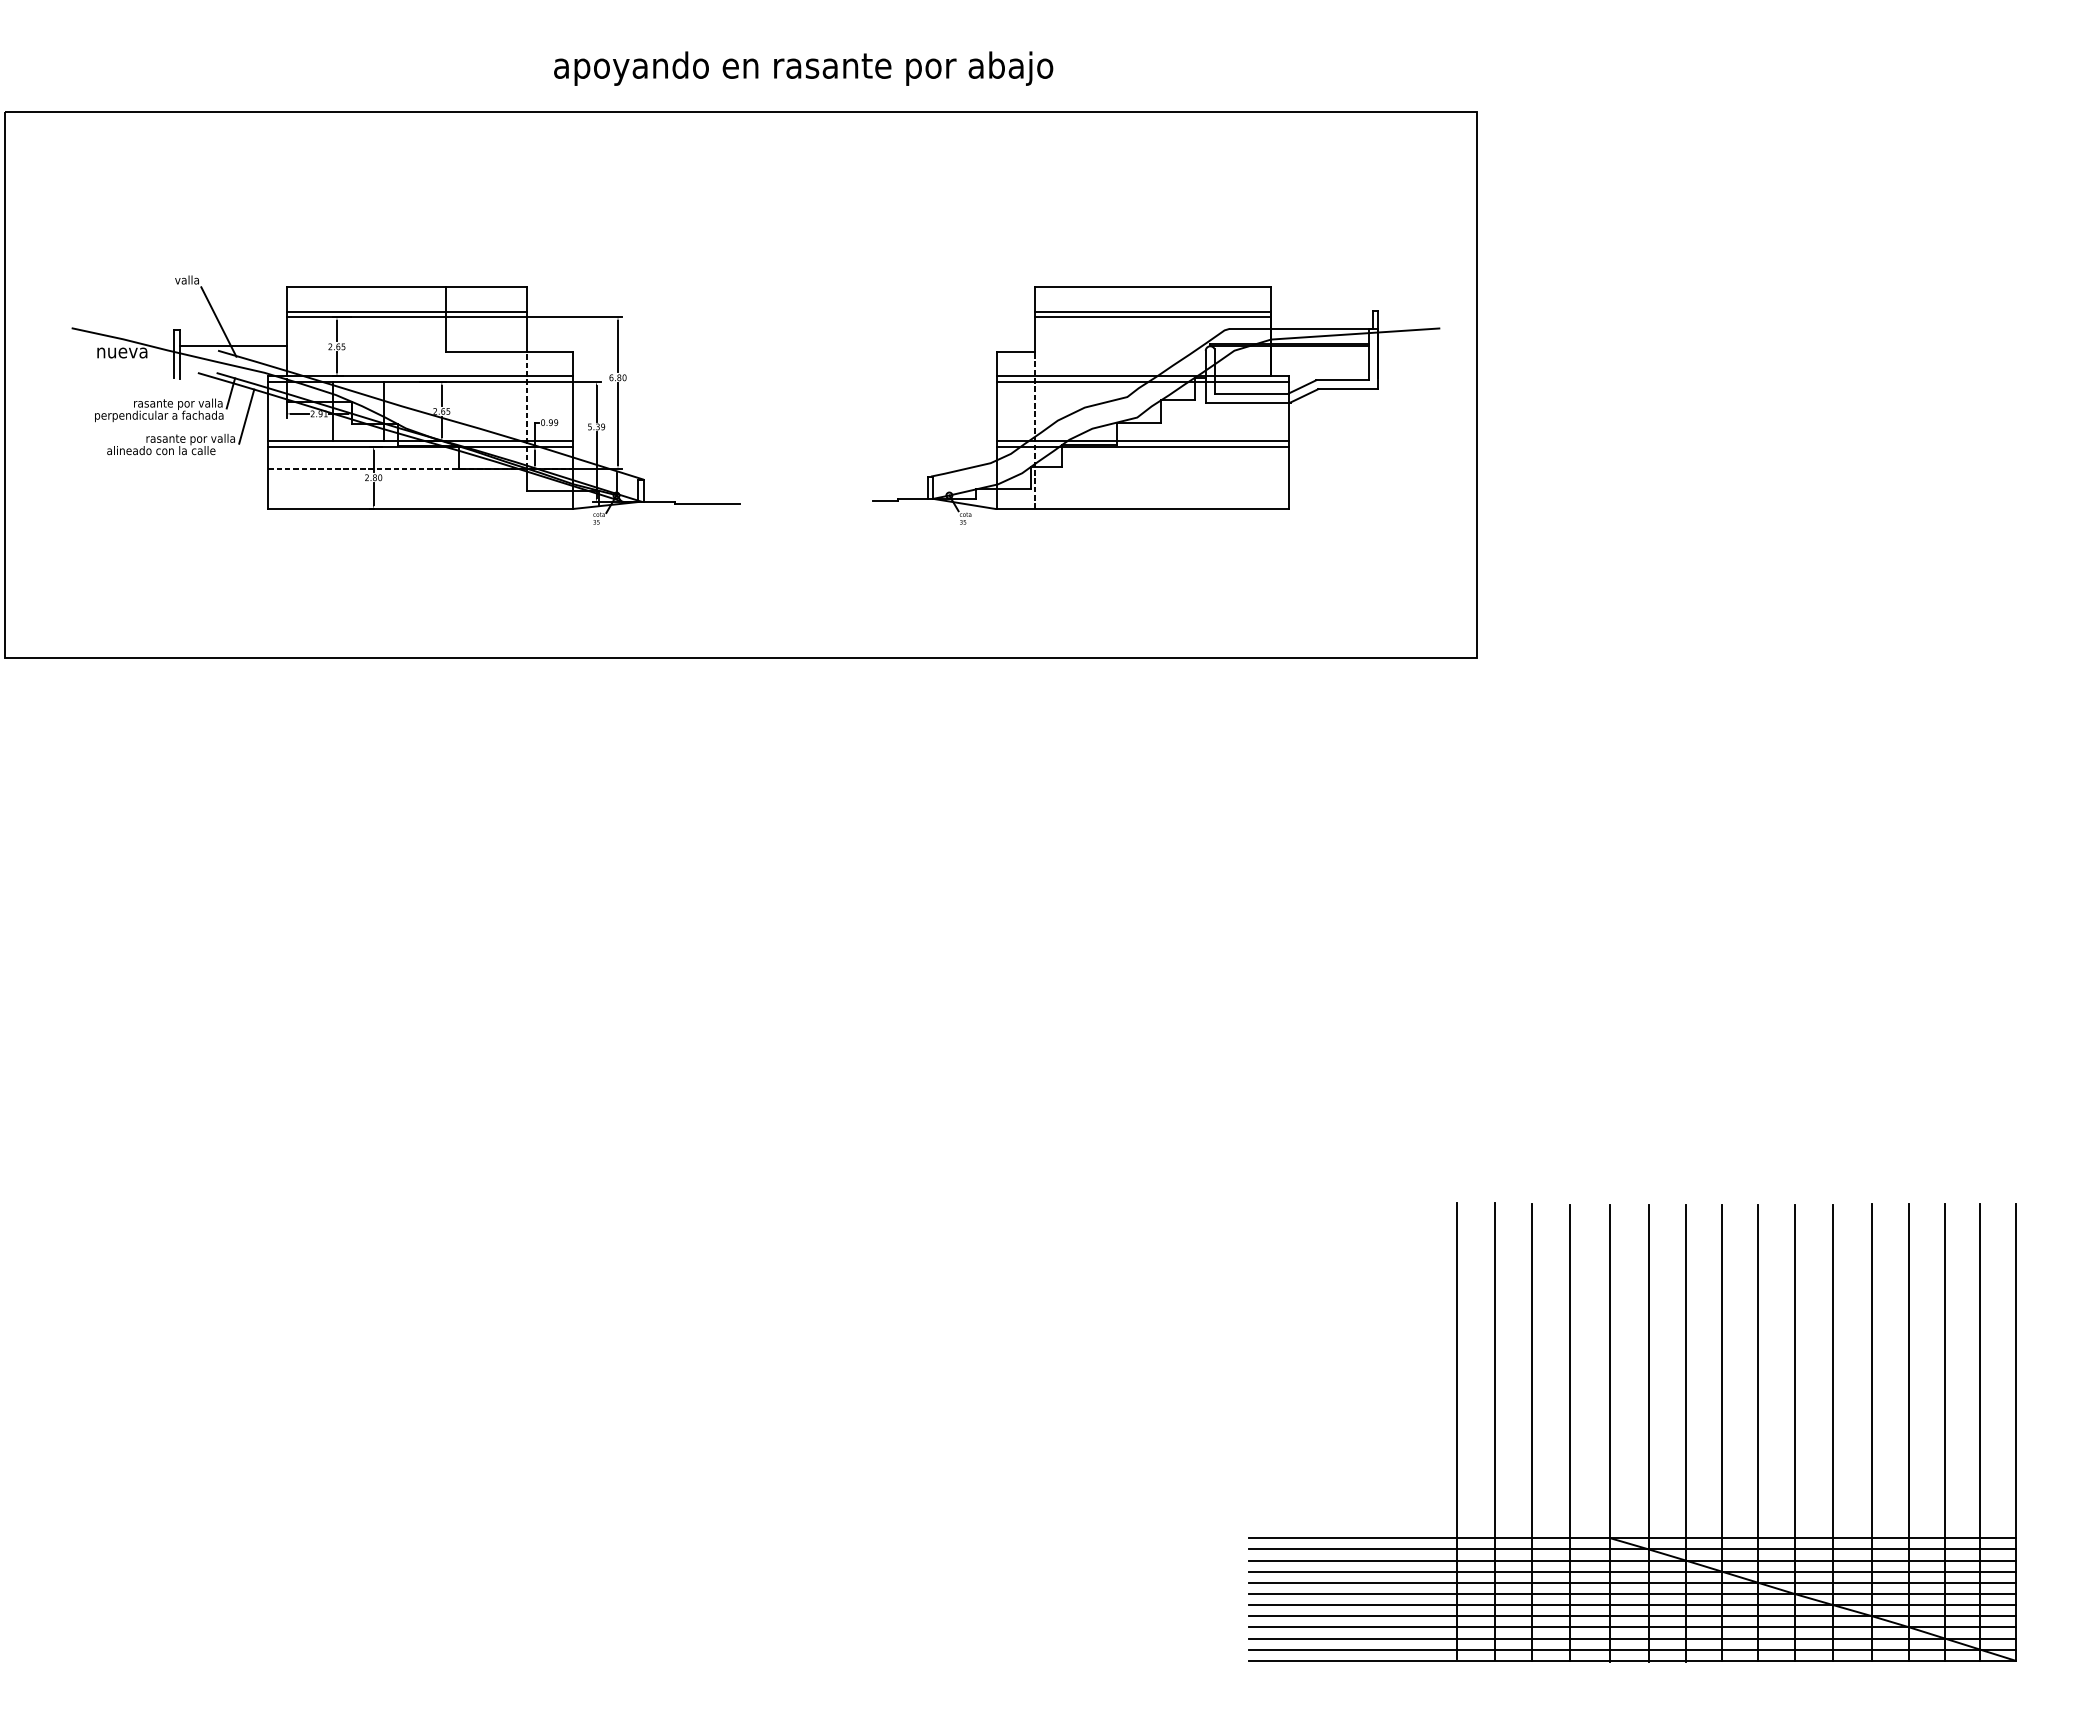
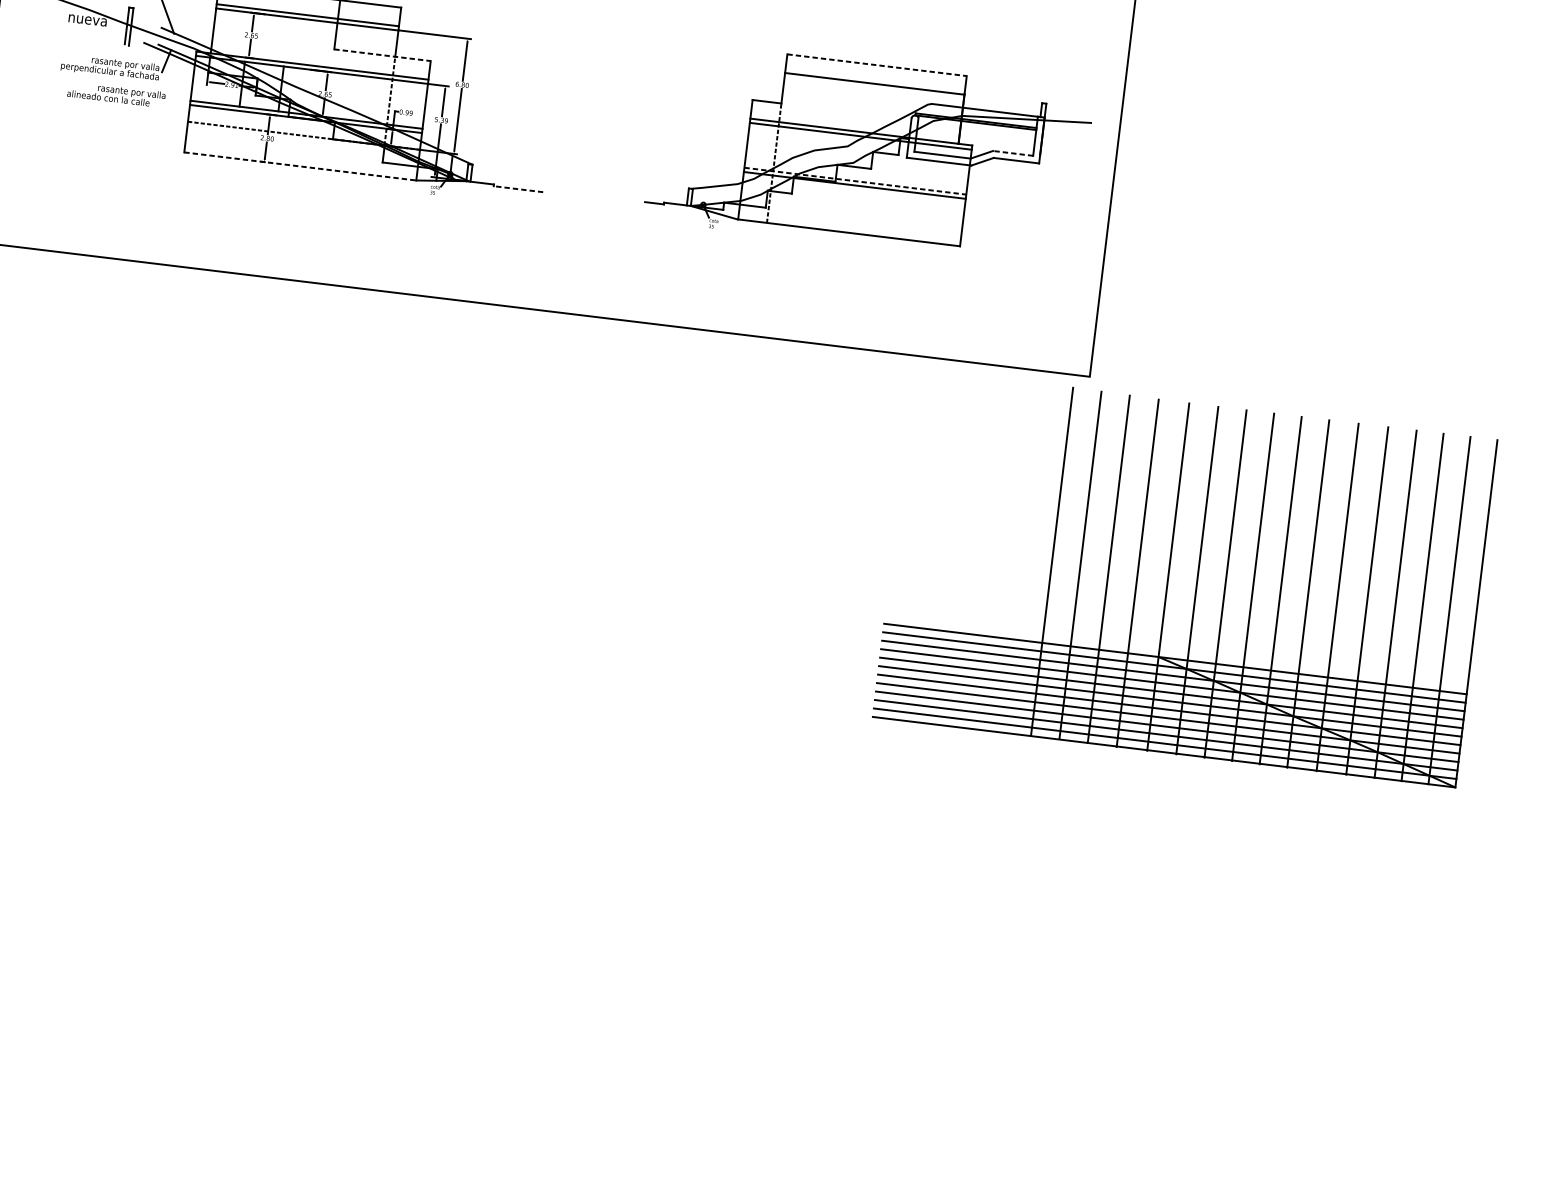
line: (1152, 287) -> (876, 65), solid -> dashed
line: (1152, 317) -> (874, 88), removed
line: (233, 346) -> (172, 25), removed
line: (510, 351) -> (382, 55), solid -> dashed
line: (1342, 380) -> (1012, 153), solid -> dashed
line: (246, 416) -> (176, 80), removed
line: (1142, 440) -> (855, 180), solid -> dashed
line: (707, 504) -> (518, 189), solid -> dashed
line: (420, 508) -> (300, 166), solid -> dashed
part: (1648, 1432) -> (1197, 580), moved

